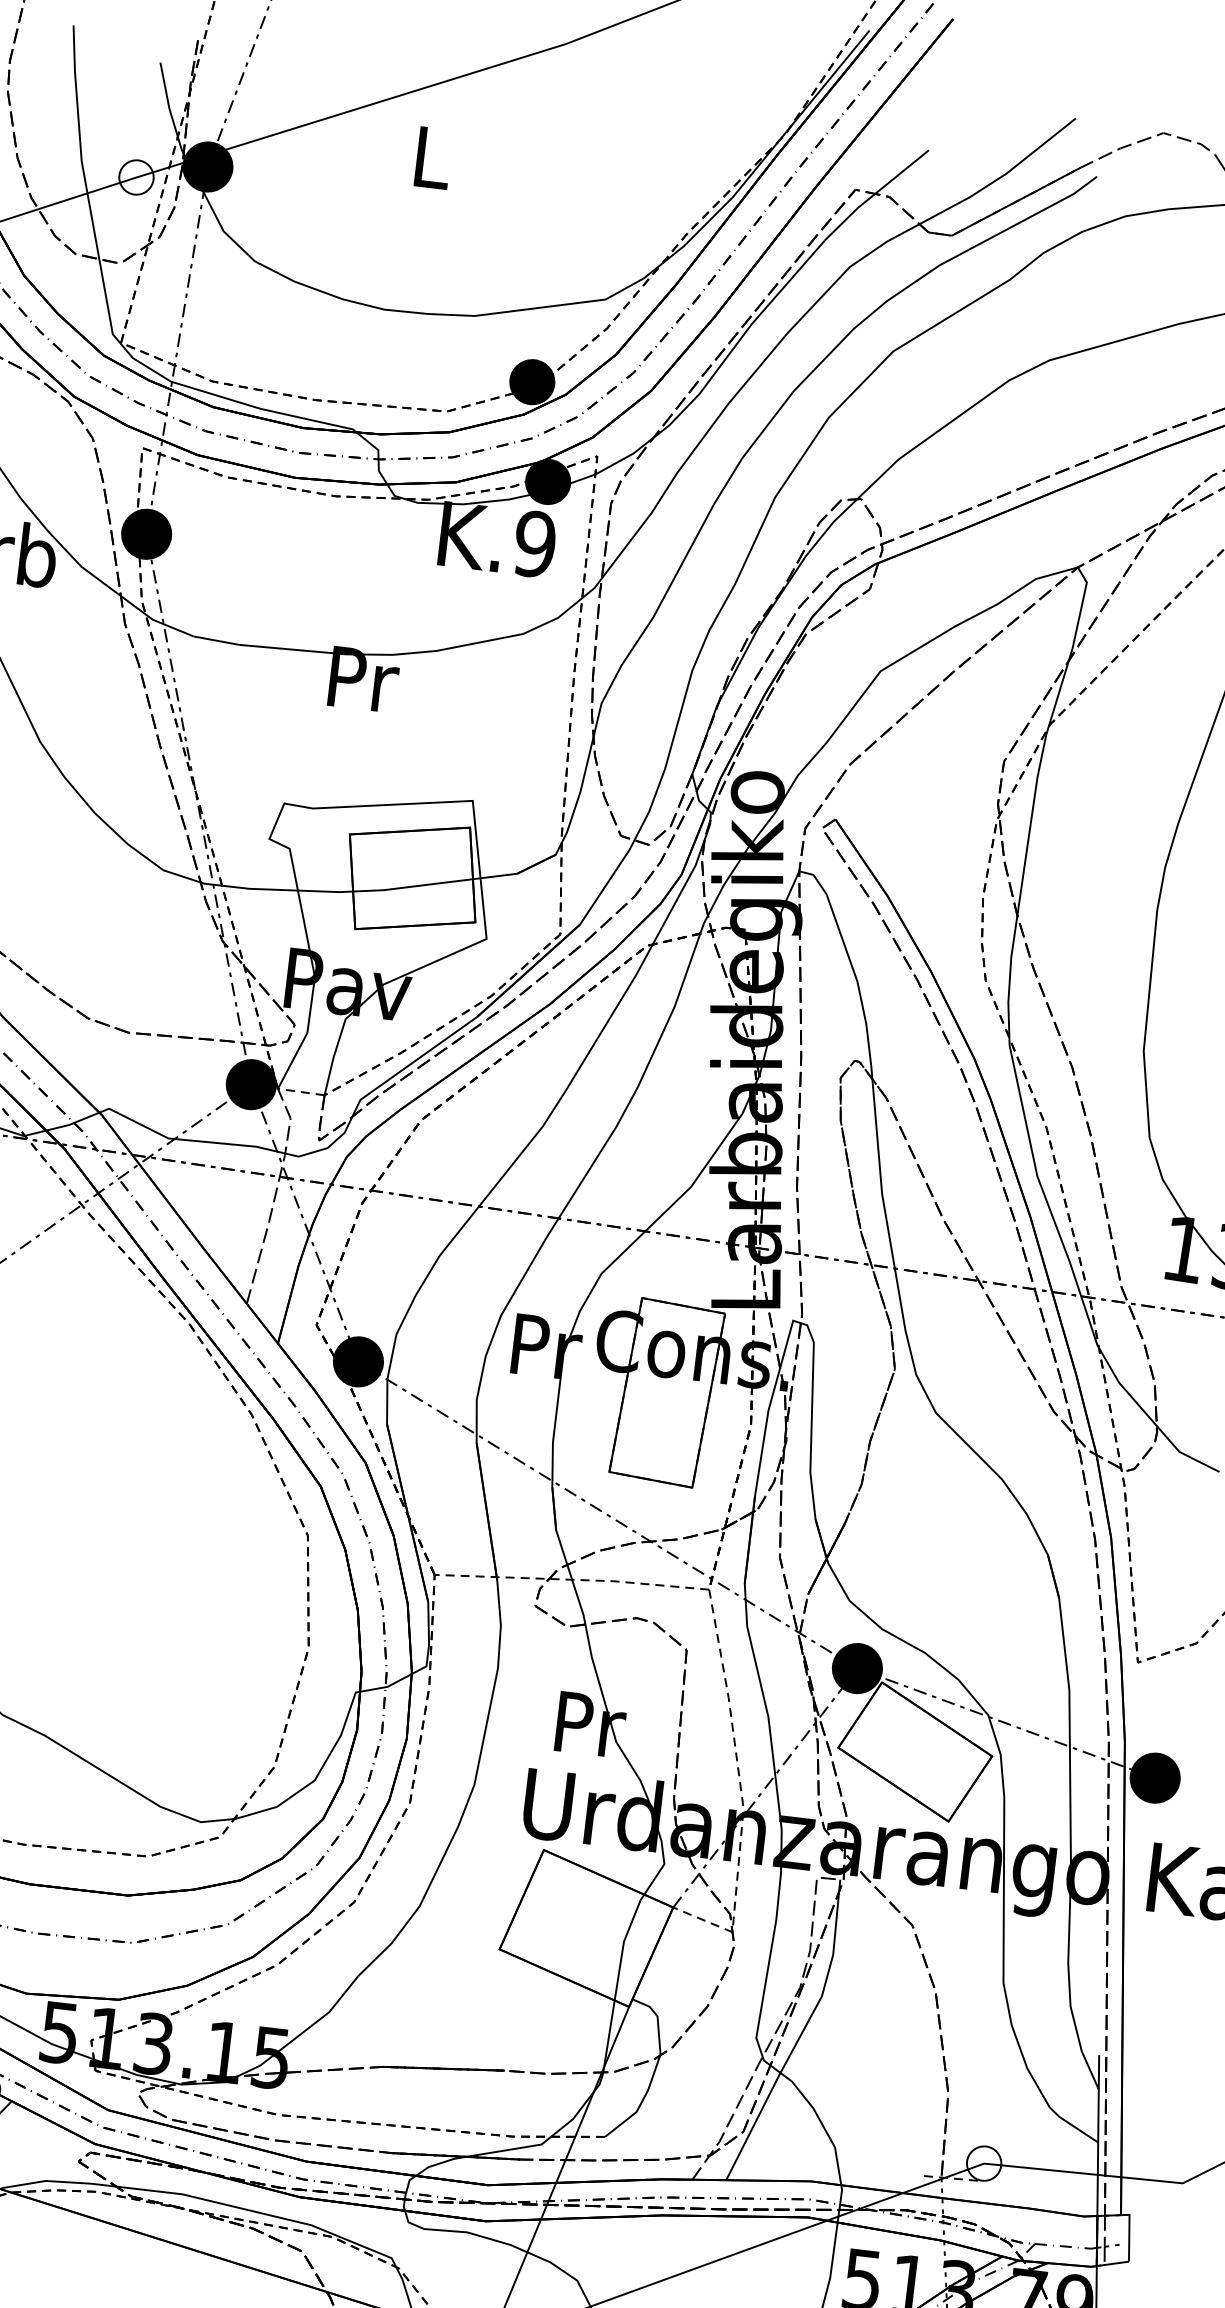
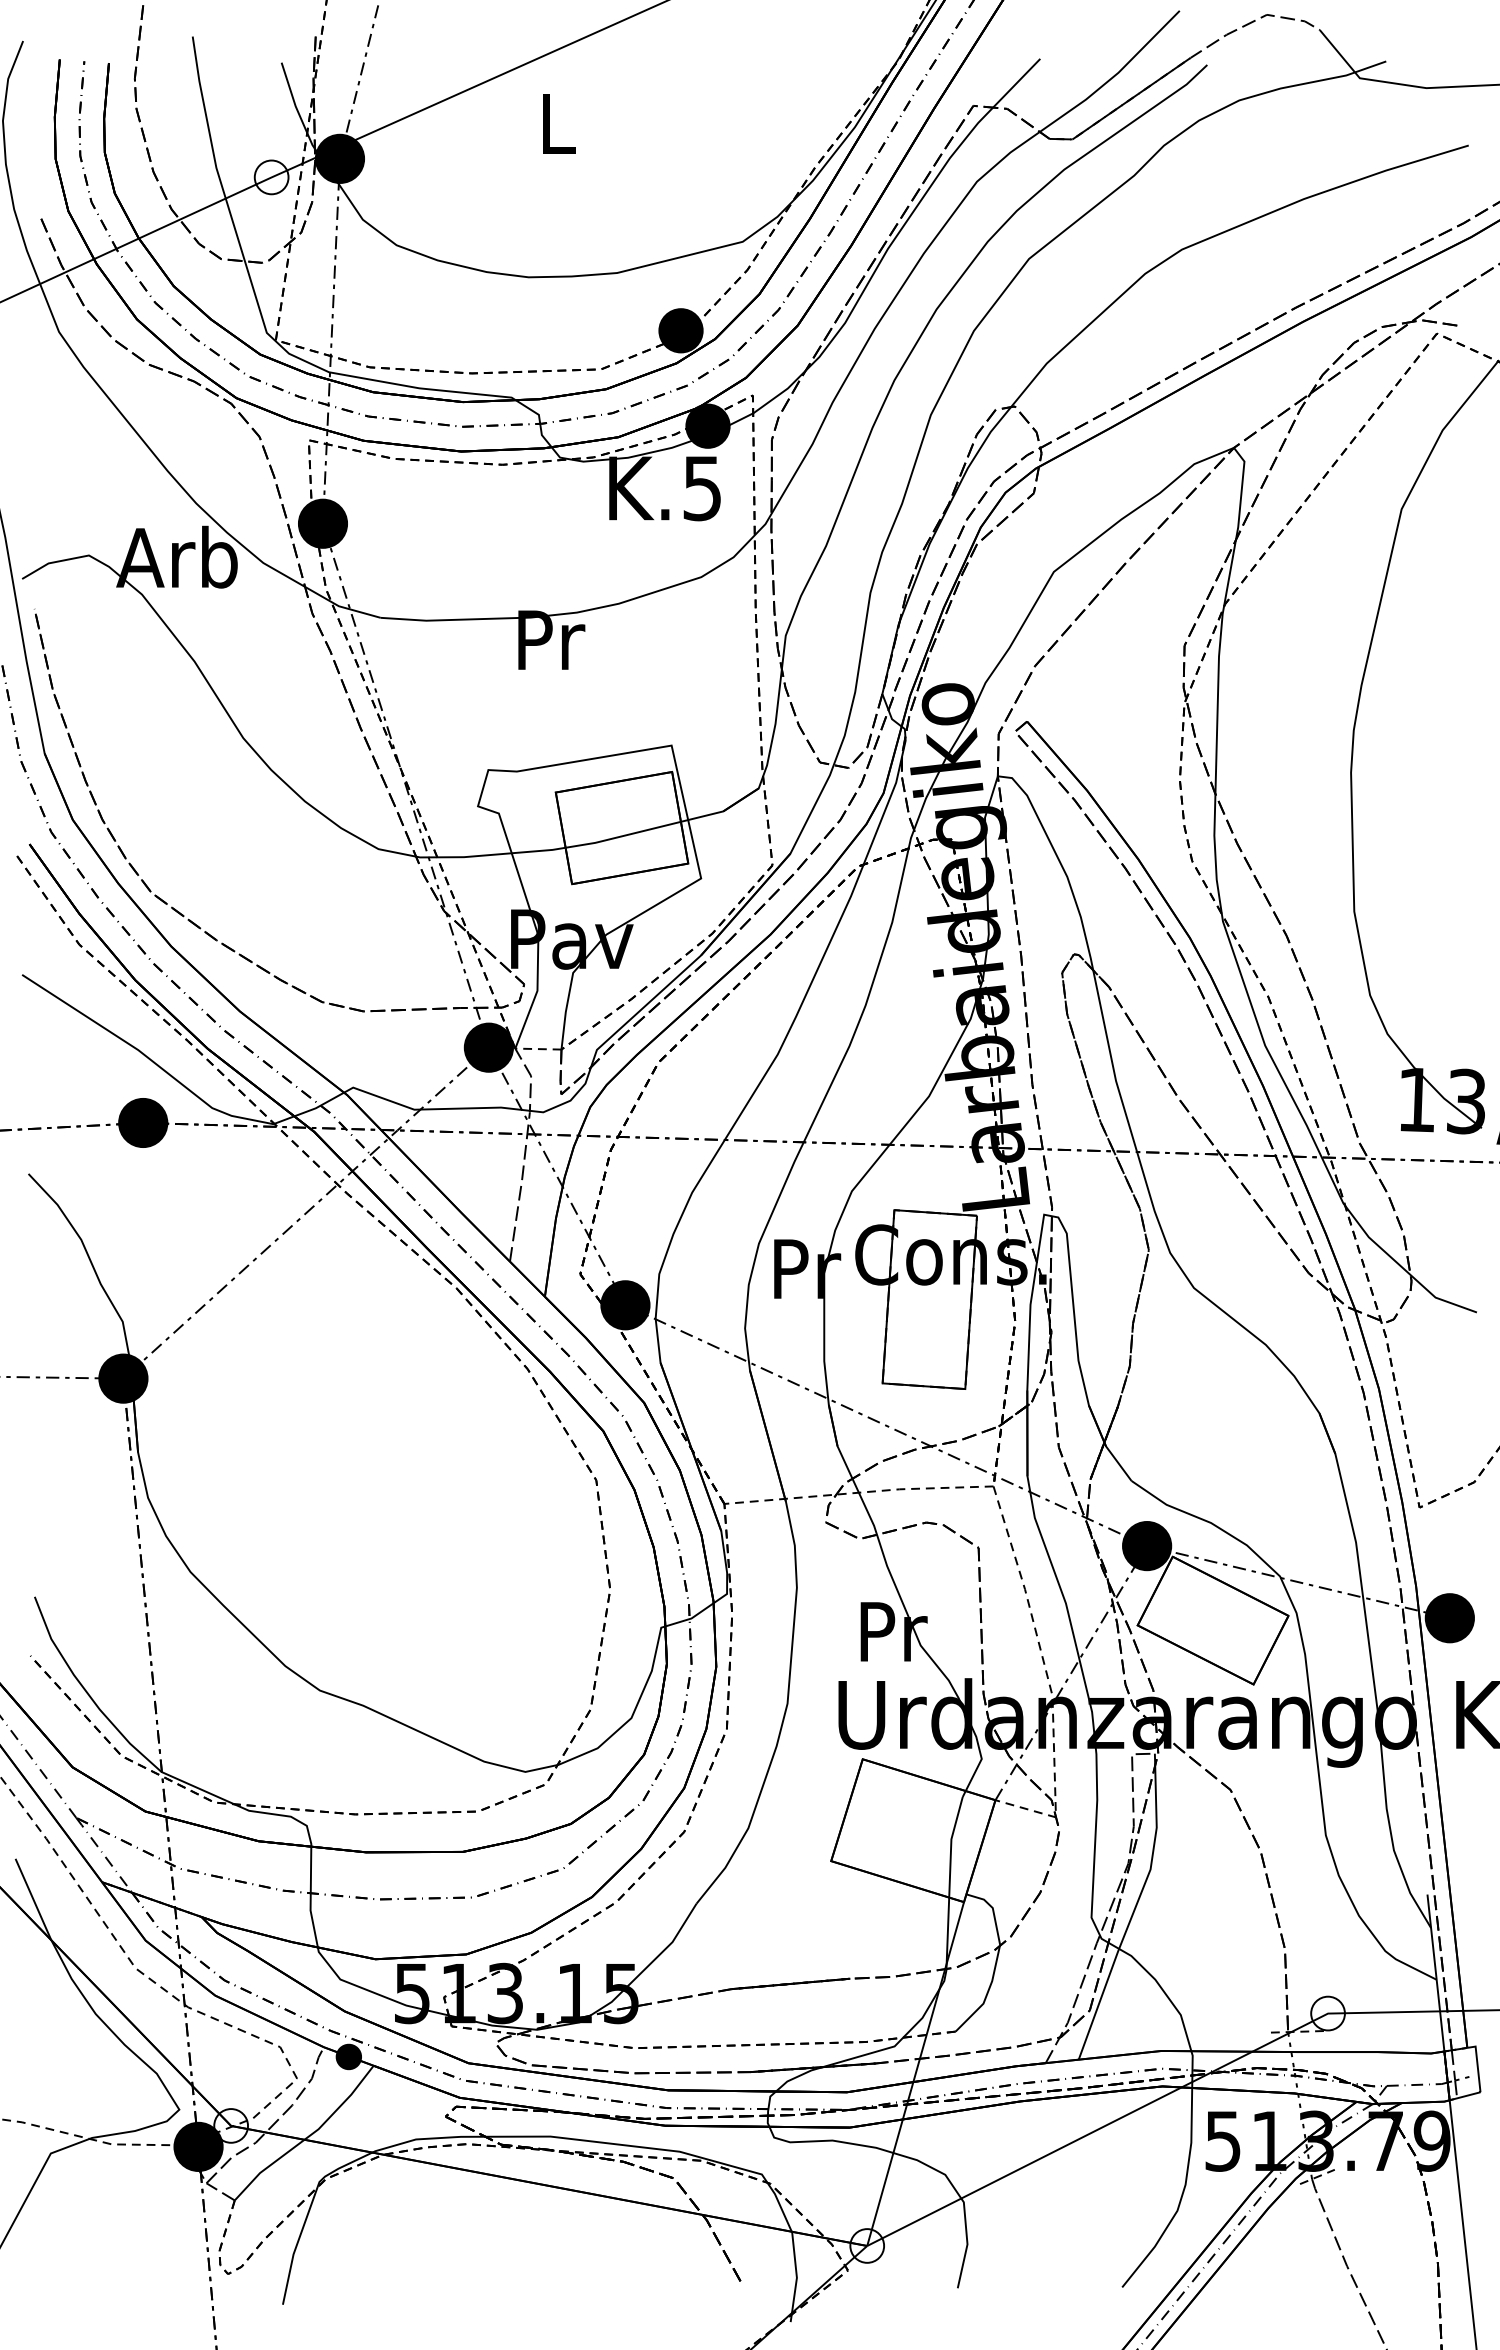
text: (535, 544) -> (702, 488), K.9 -> K.5

